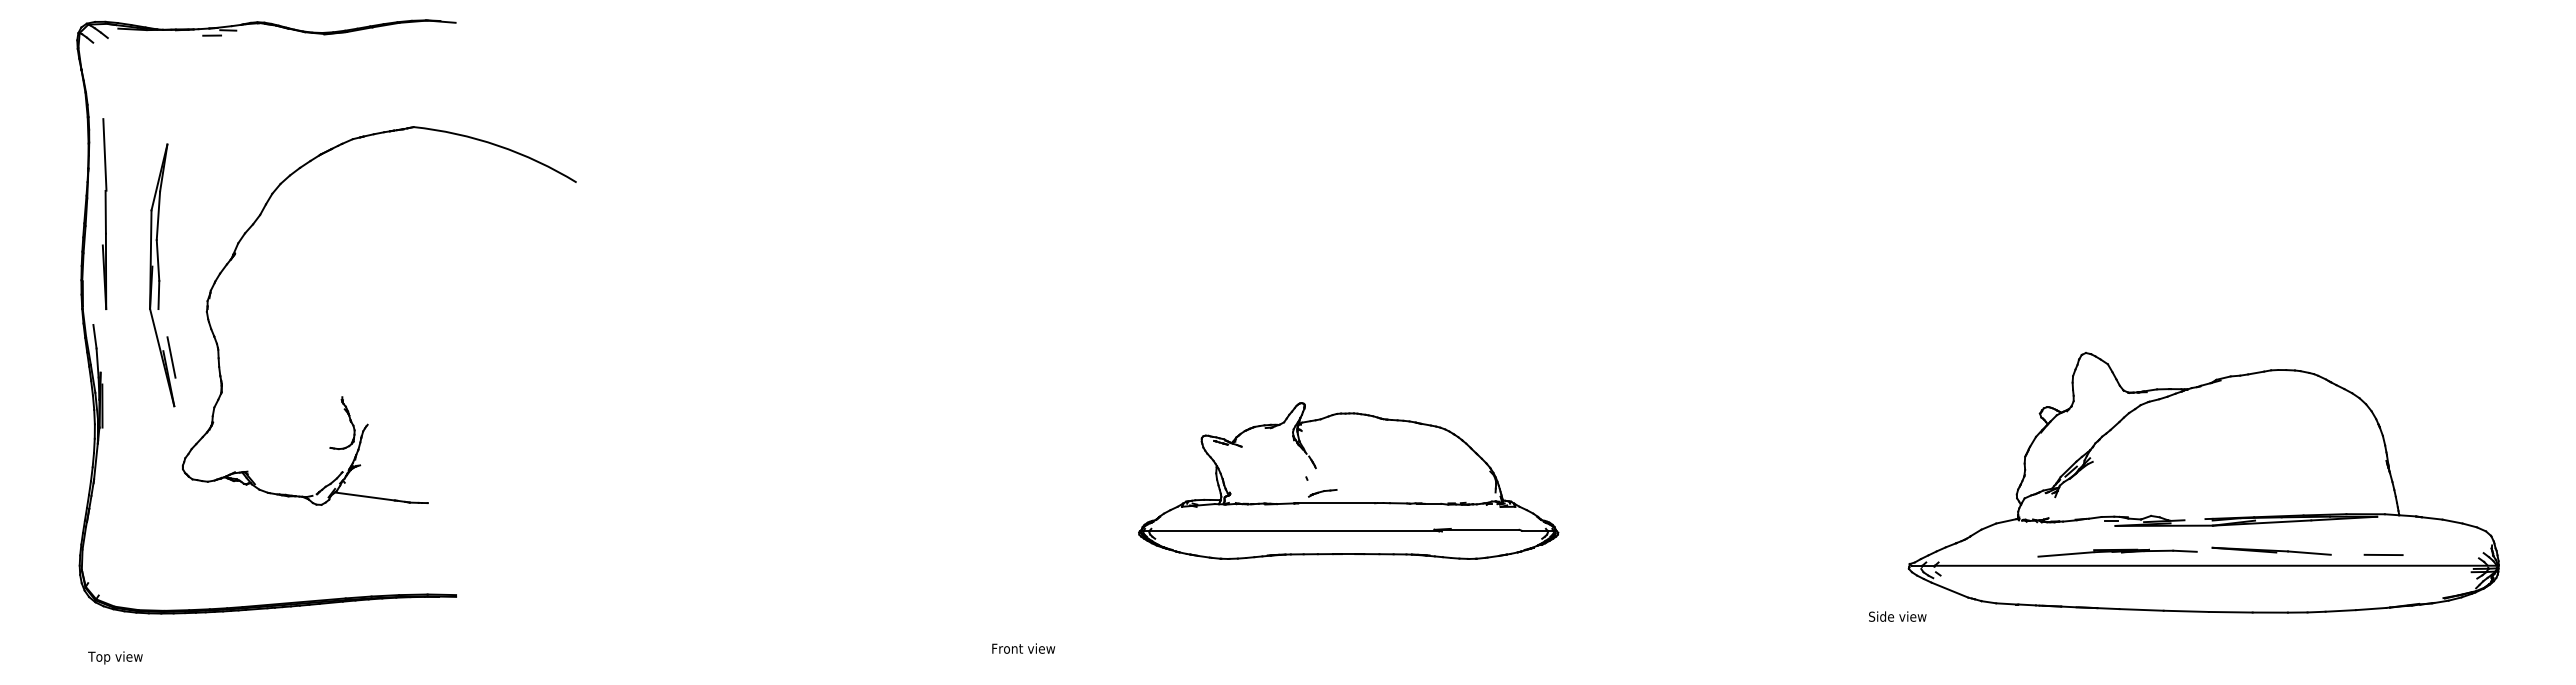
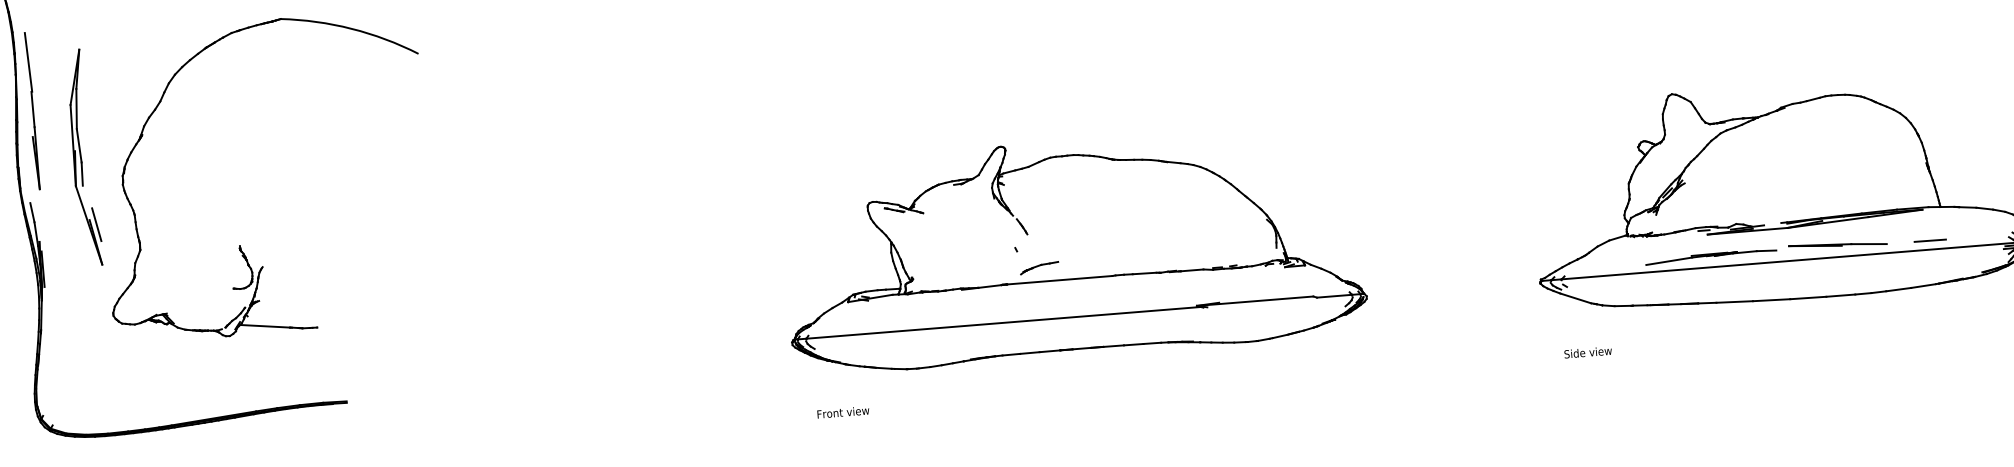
part: (1348, 480) -> (1073, 247), size x1.67
text: (1897, 616) -> (1587, 352), moved
text: (1023, 648) -> (843, 412), moved

